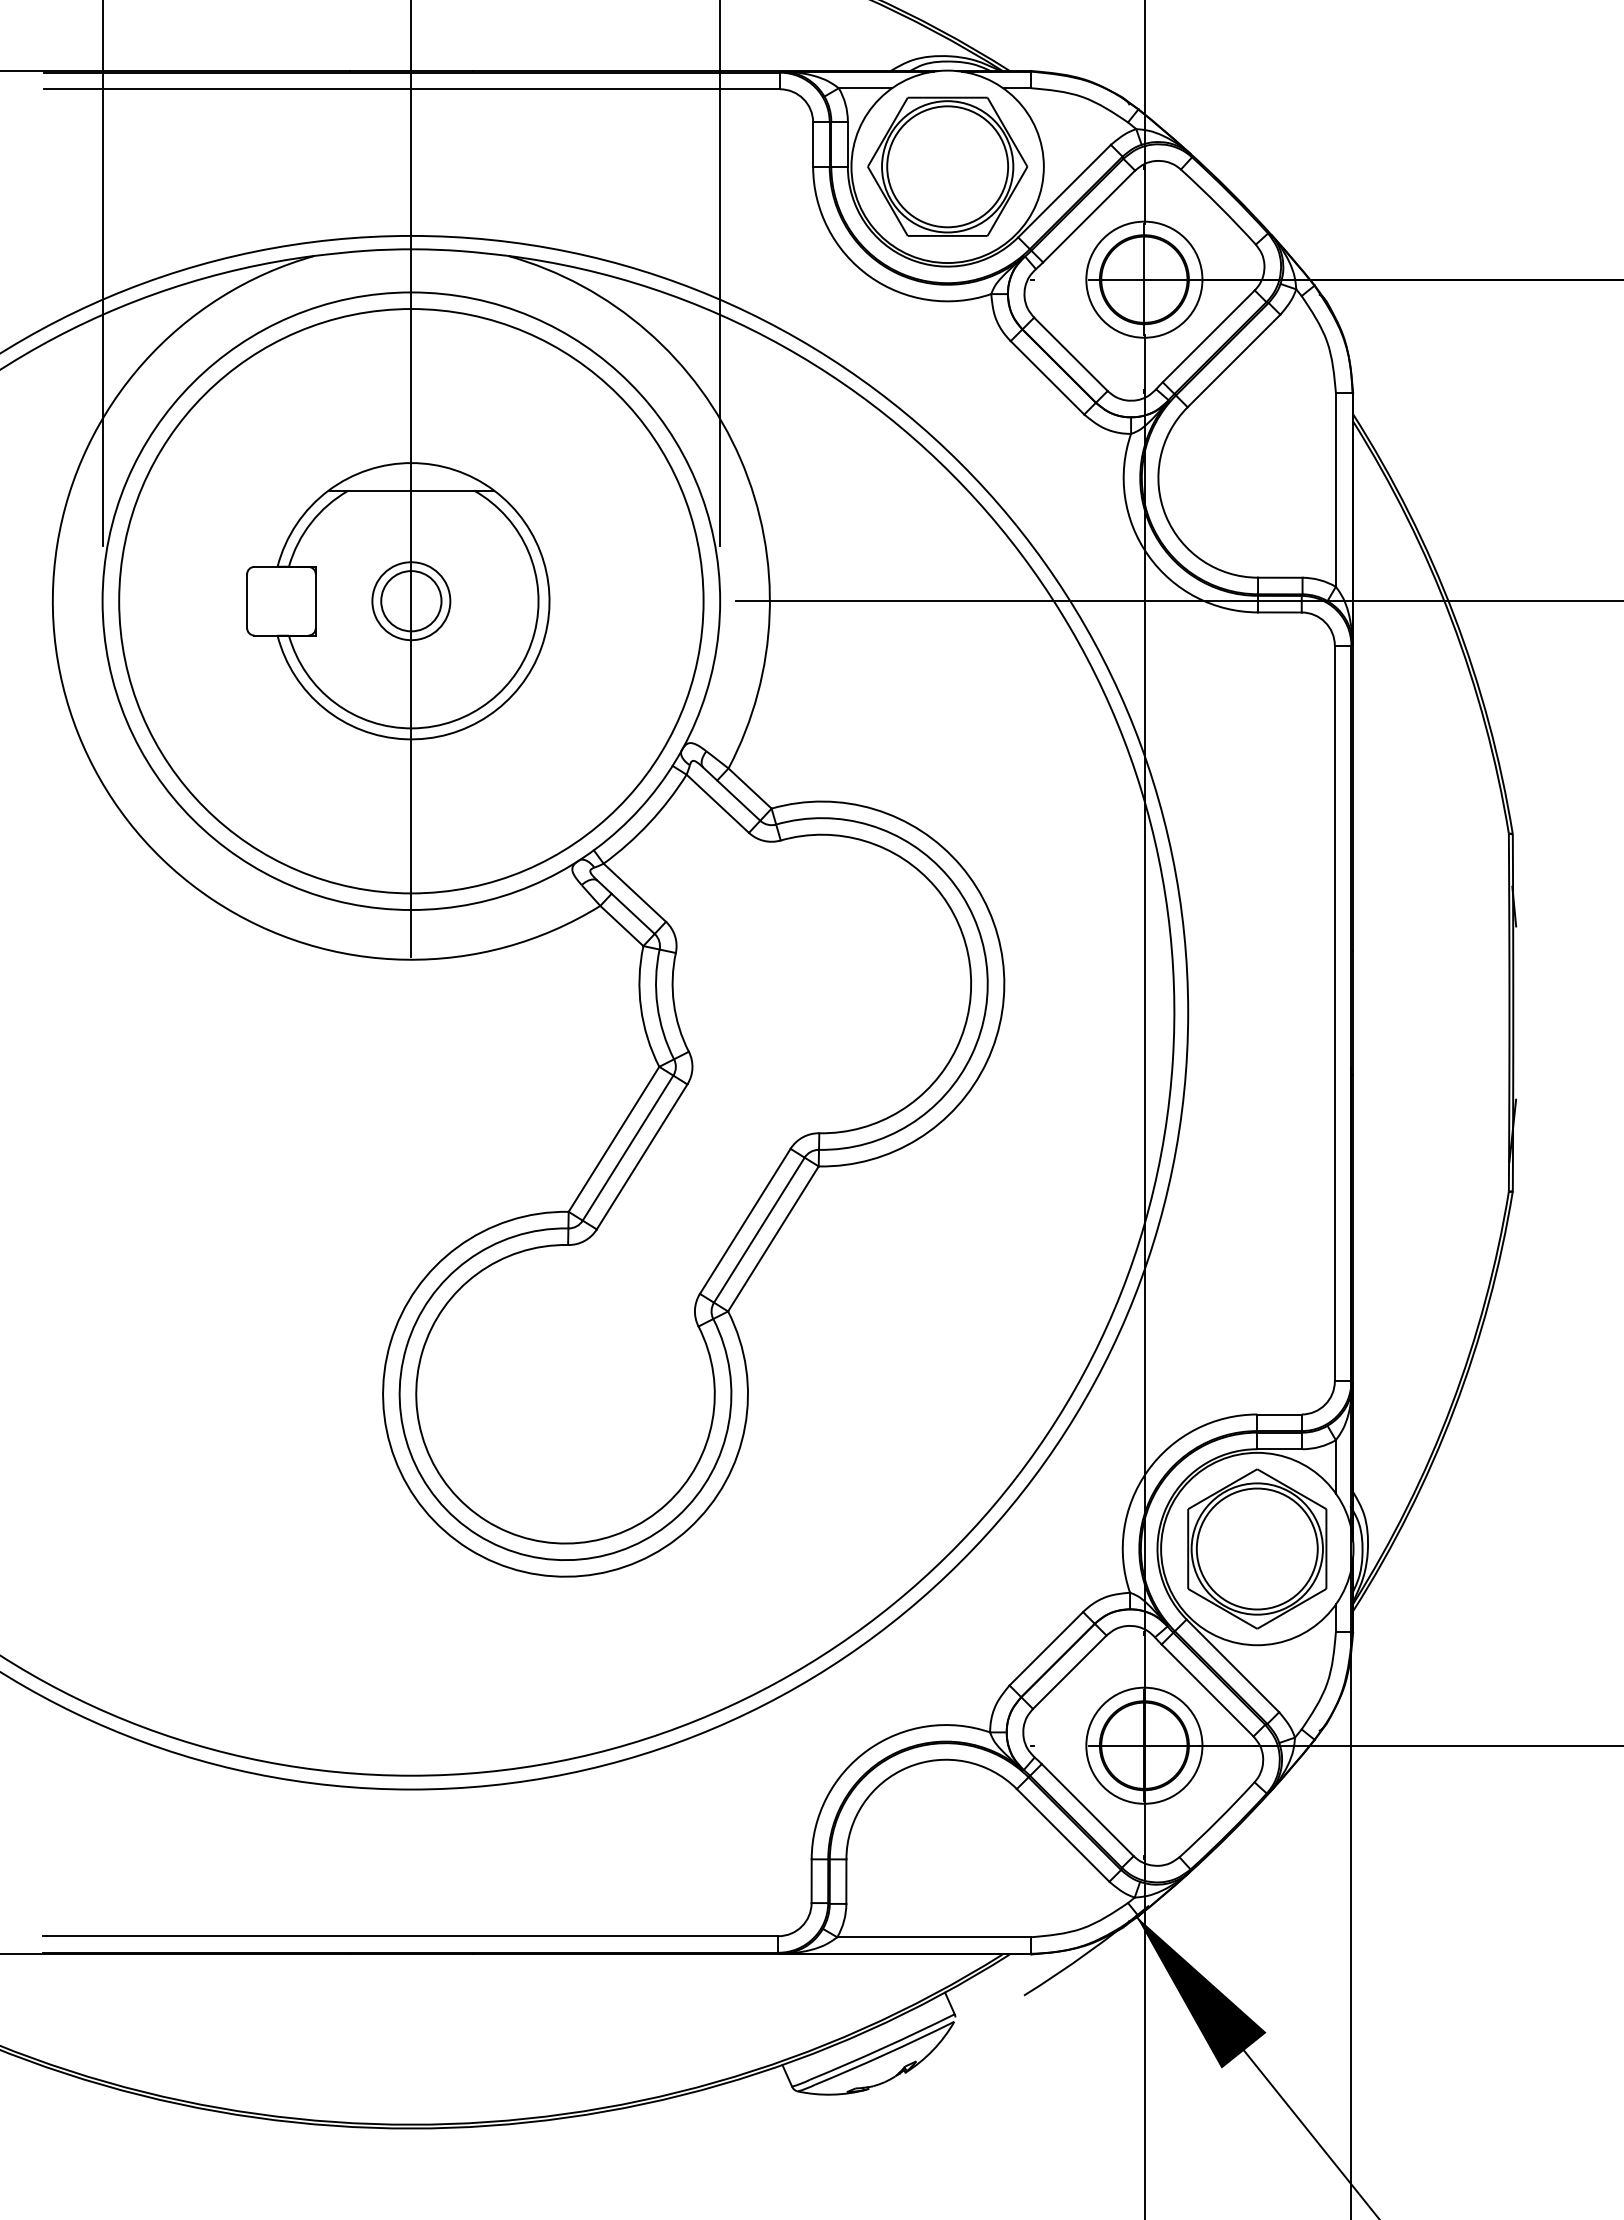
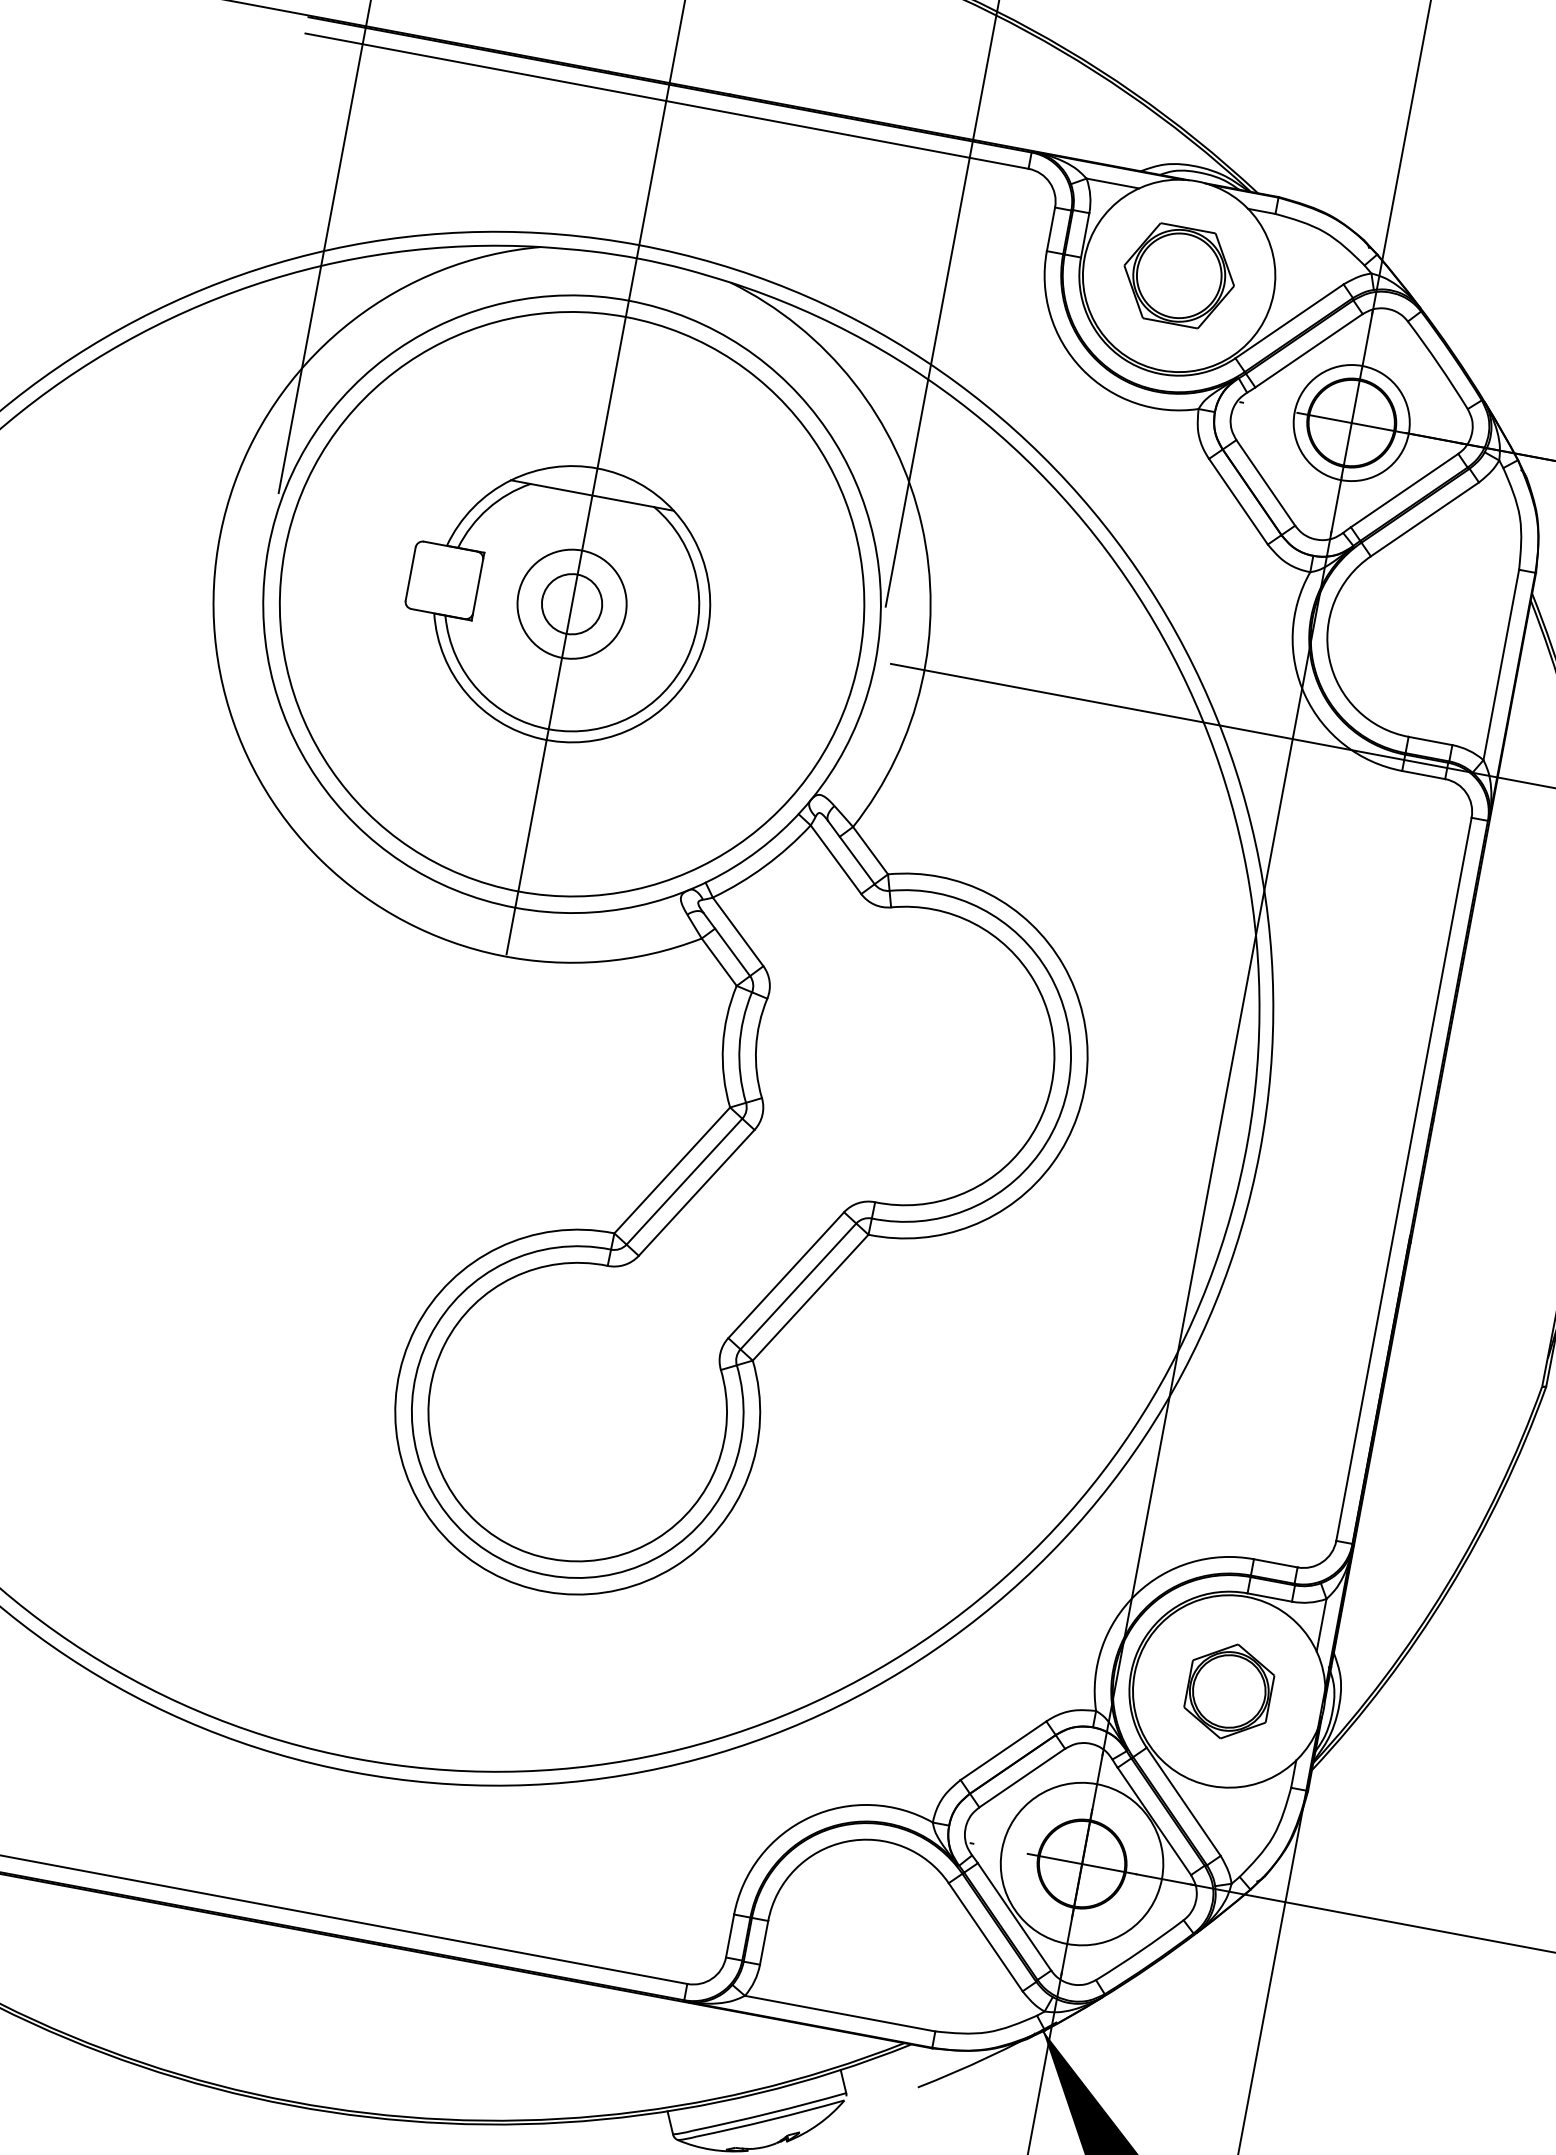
part: (947, 166) -> (1179, 275), size x0.7
circle: (411, 601) -> (572, 604), size x1.4
part: (1257, 1548) -> (1229, 1690), size x0.6
circle: (1144, 1745) -> (1082, 1863), size x1.4

